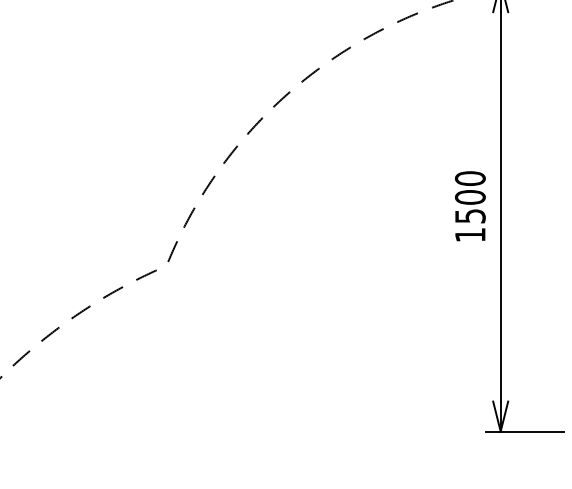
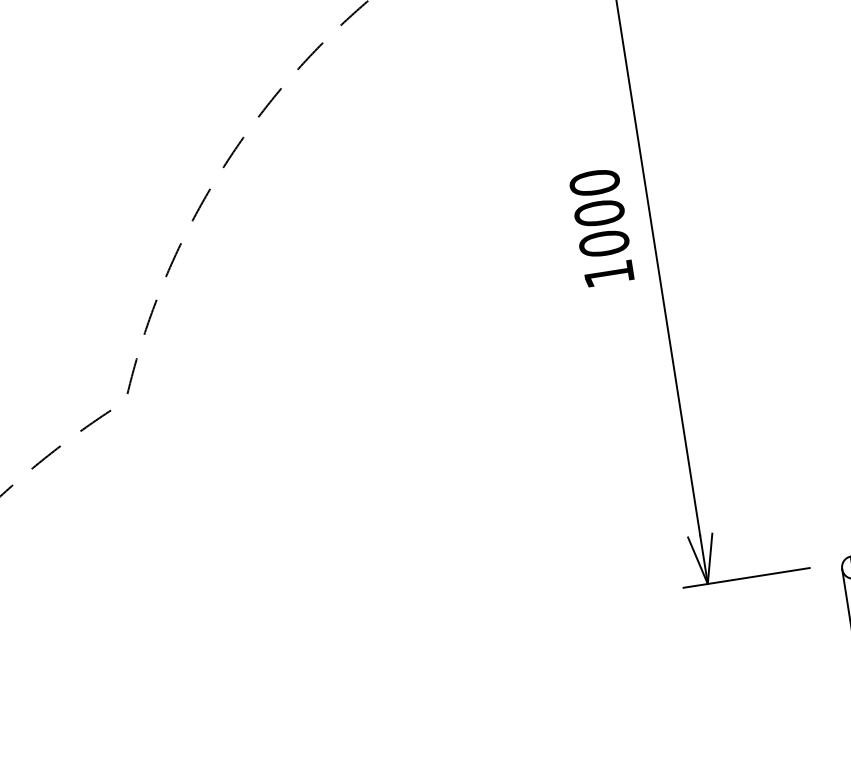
text: (469, 215) -> (602, 242), 1500 -> 1000

